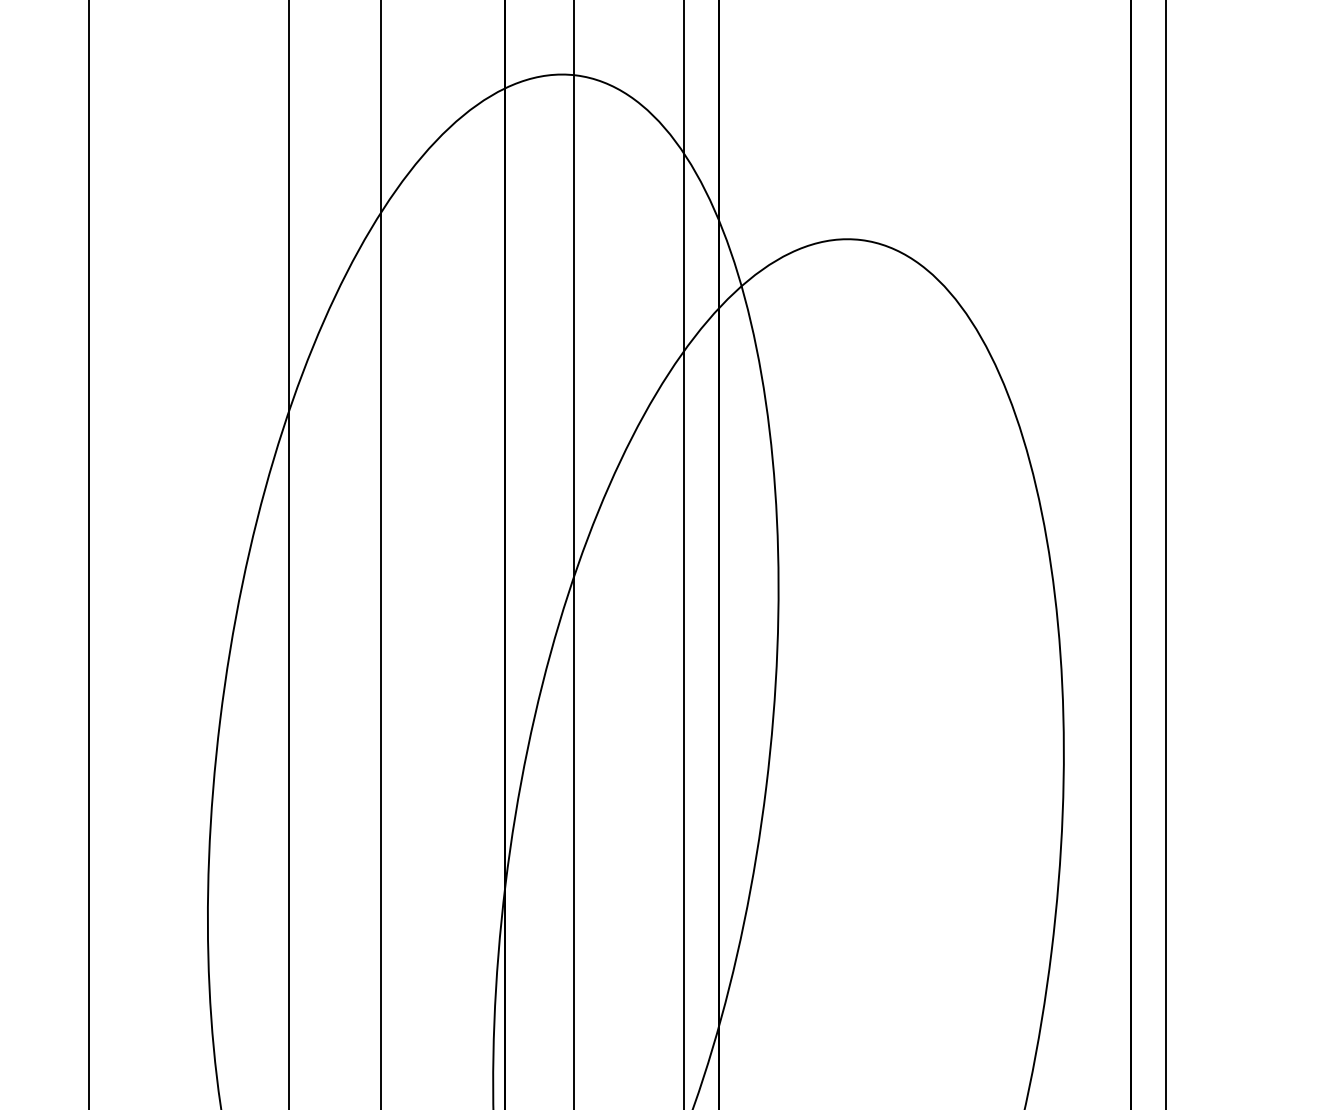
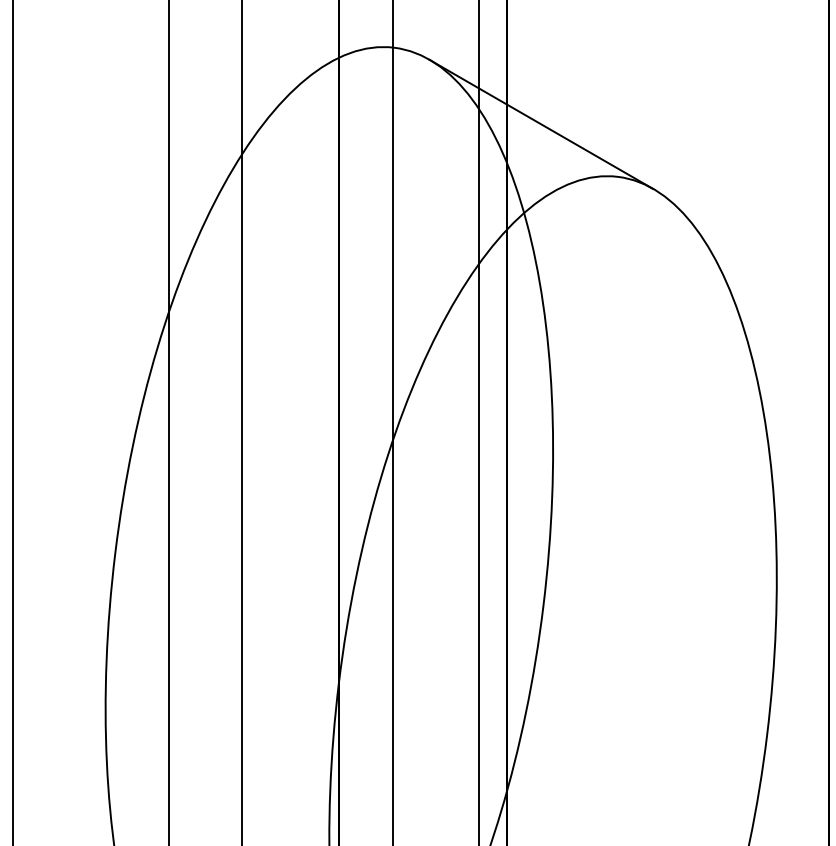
line: (763, 172) -> (541, 123), added

